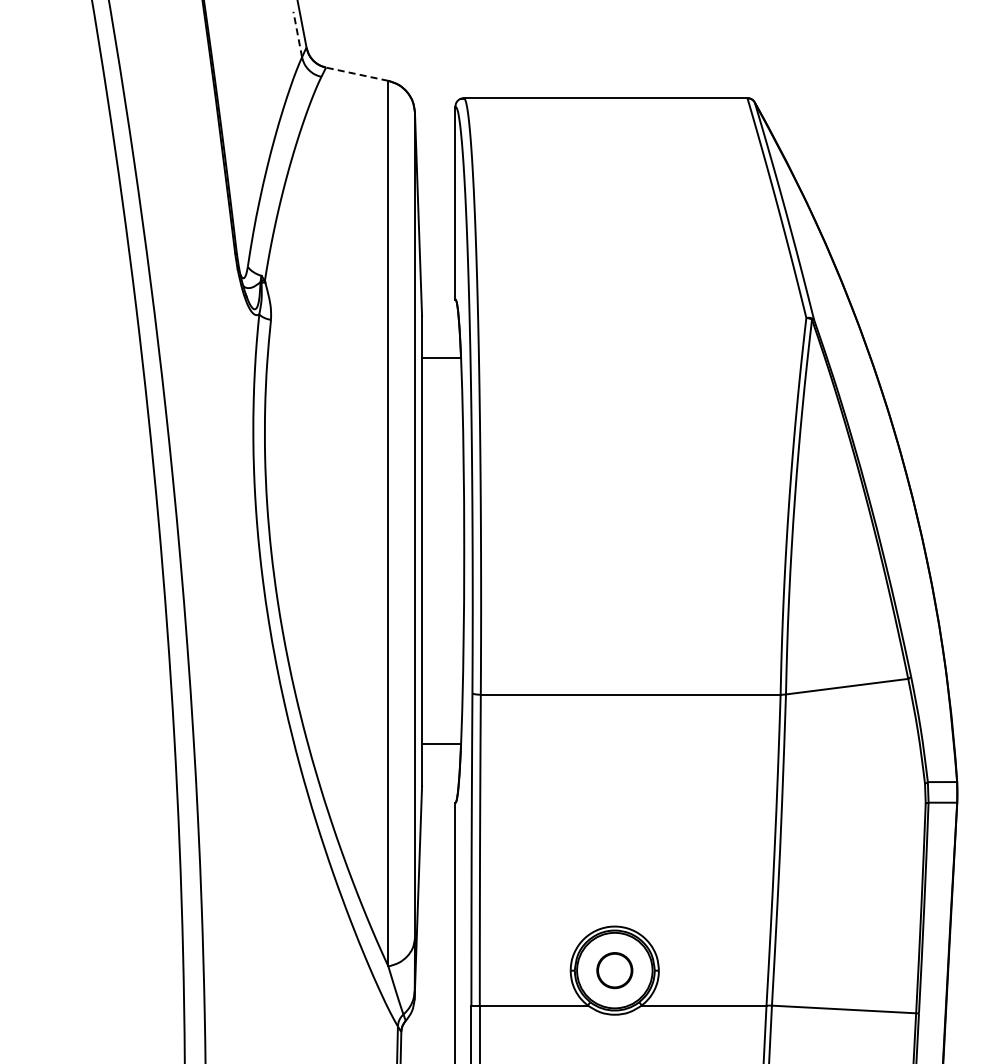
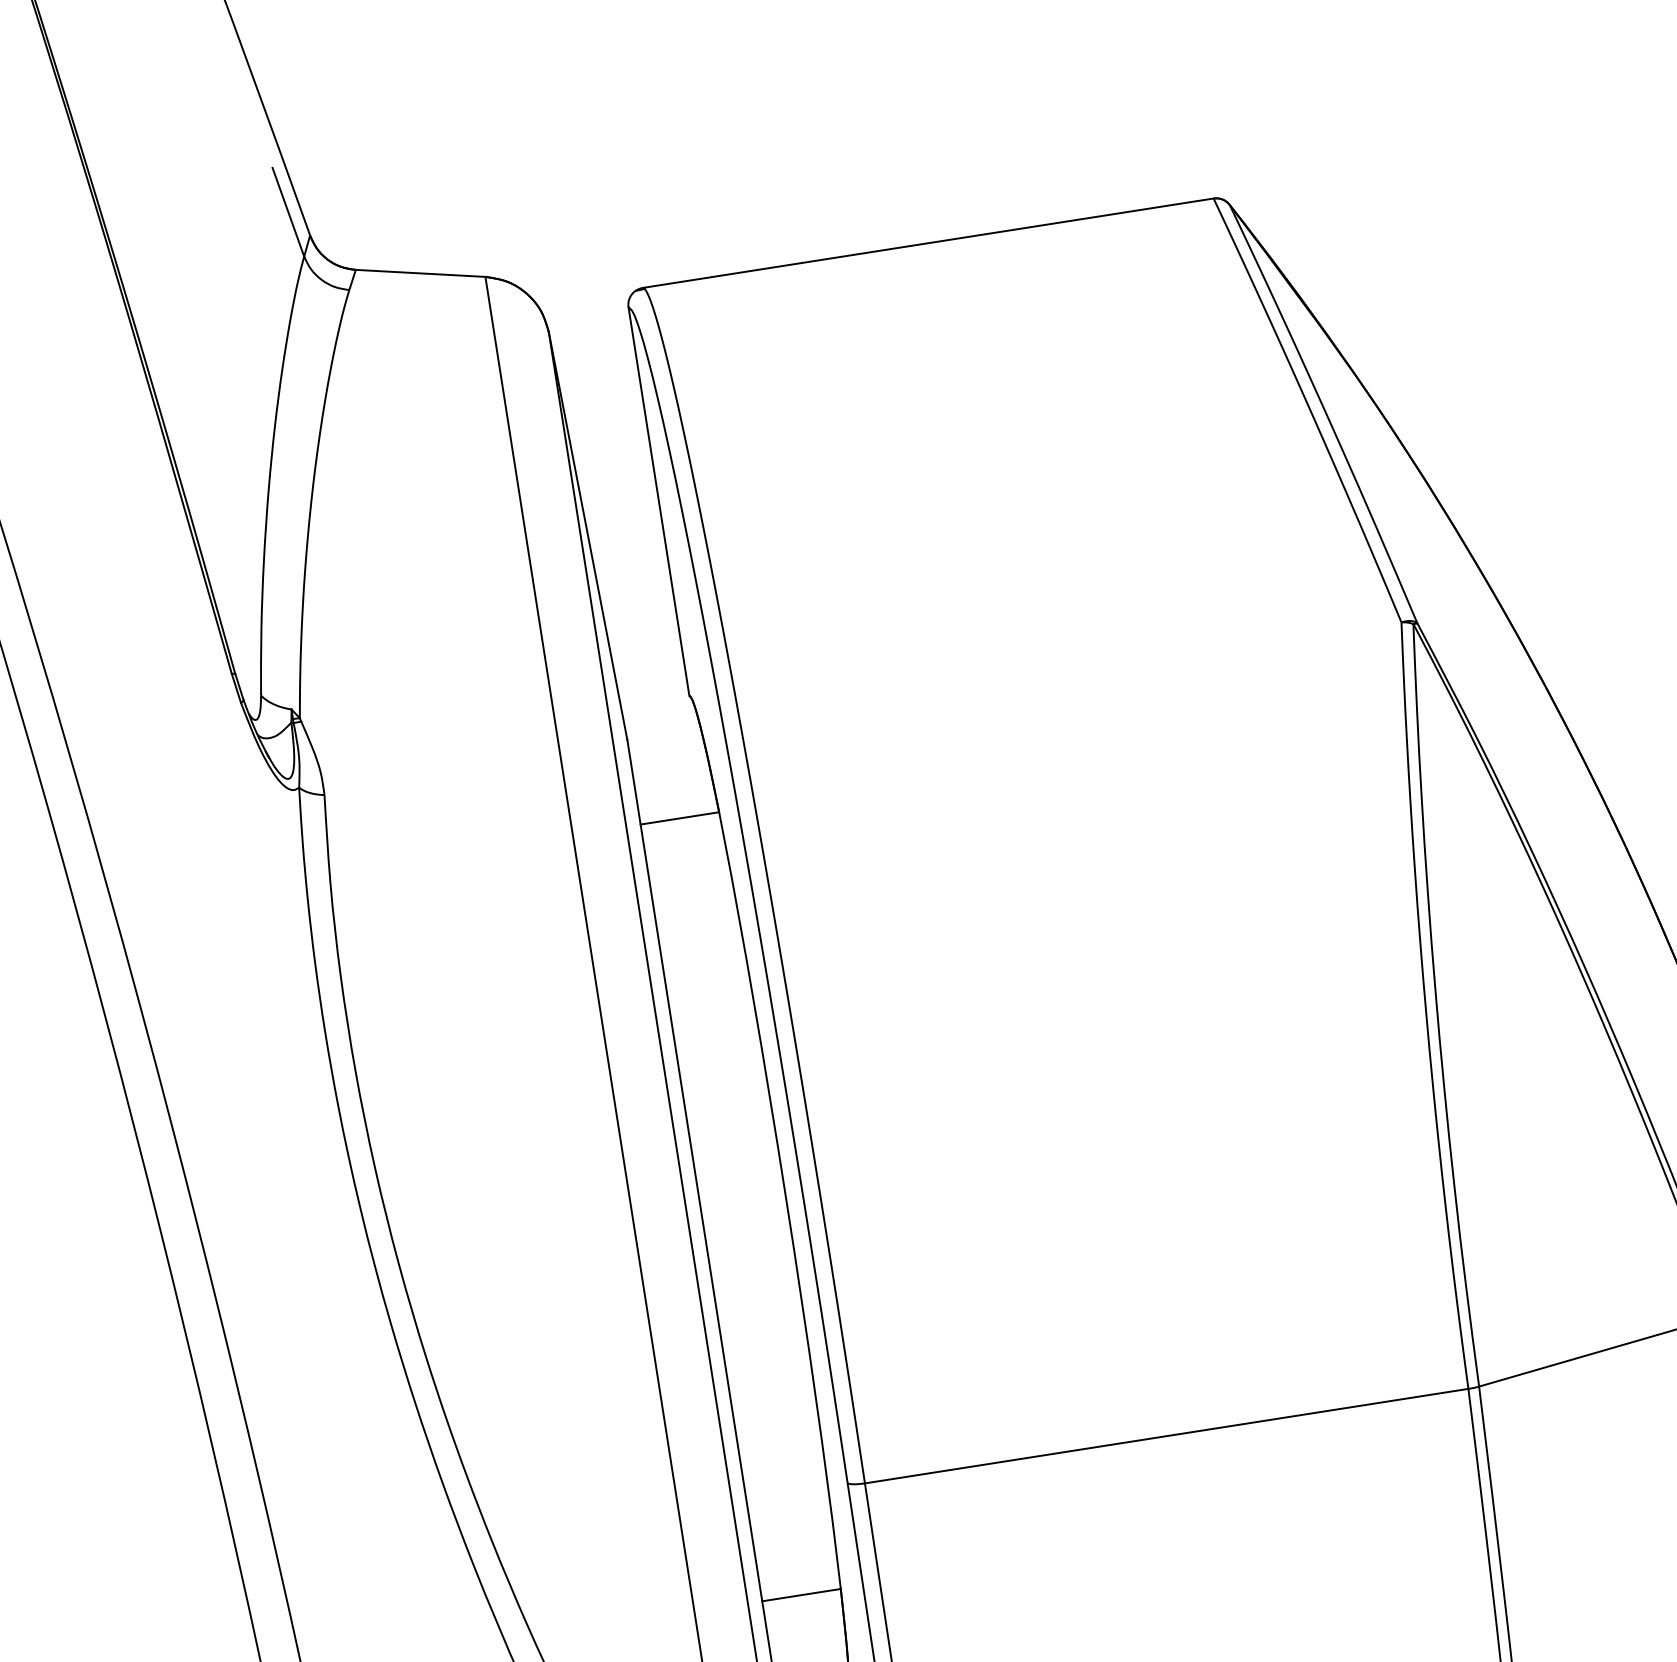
line: (297, 34) -> (287, 212), dashed -> solid
line: (357, 74) -> (421, 273), dashed -> solid

